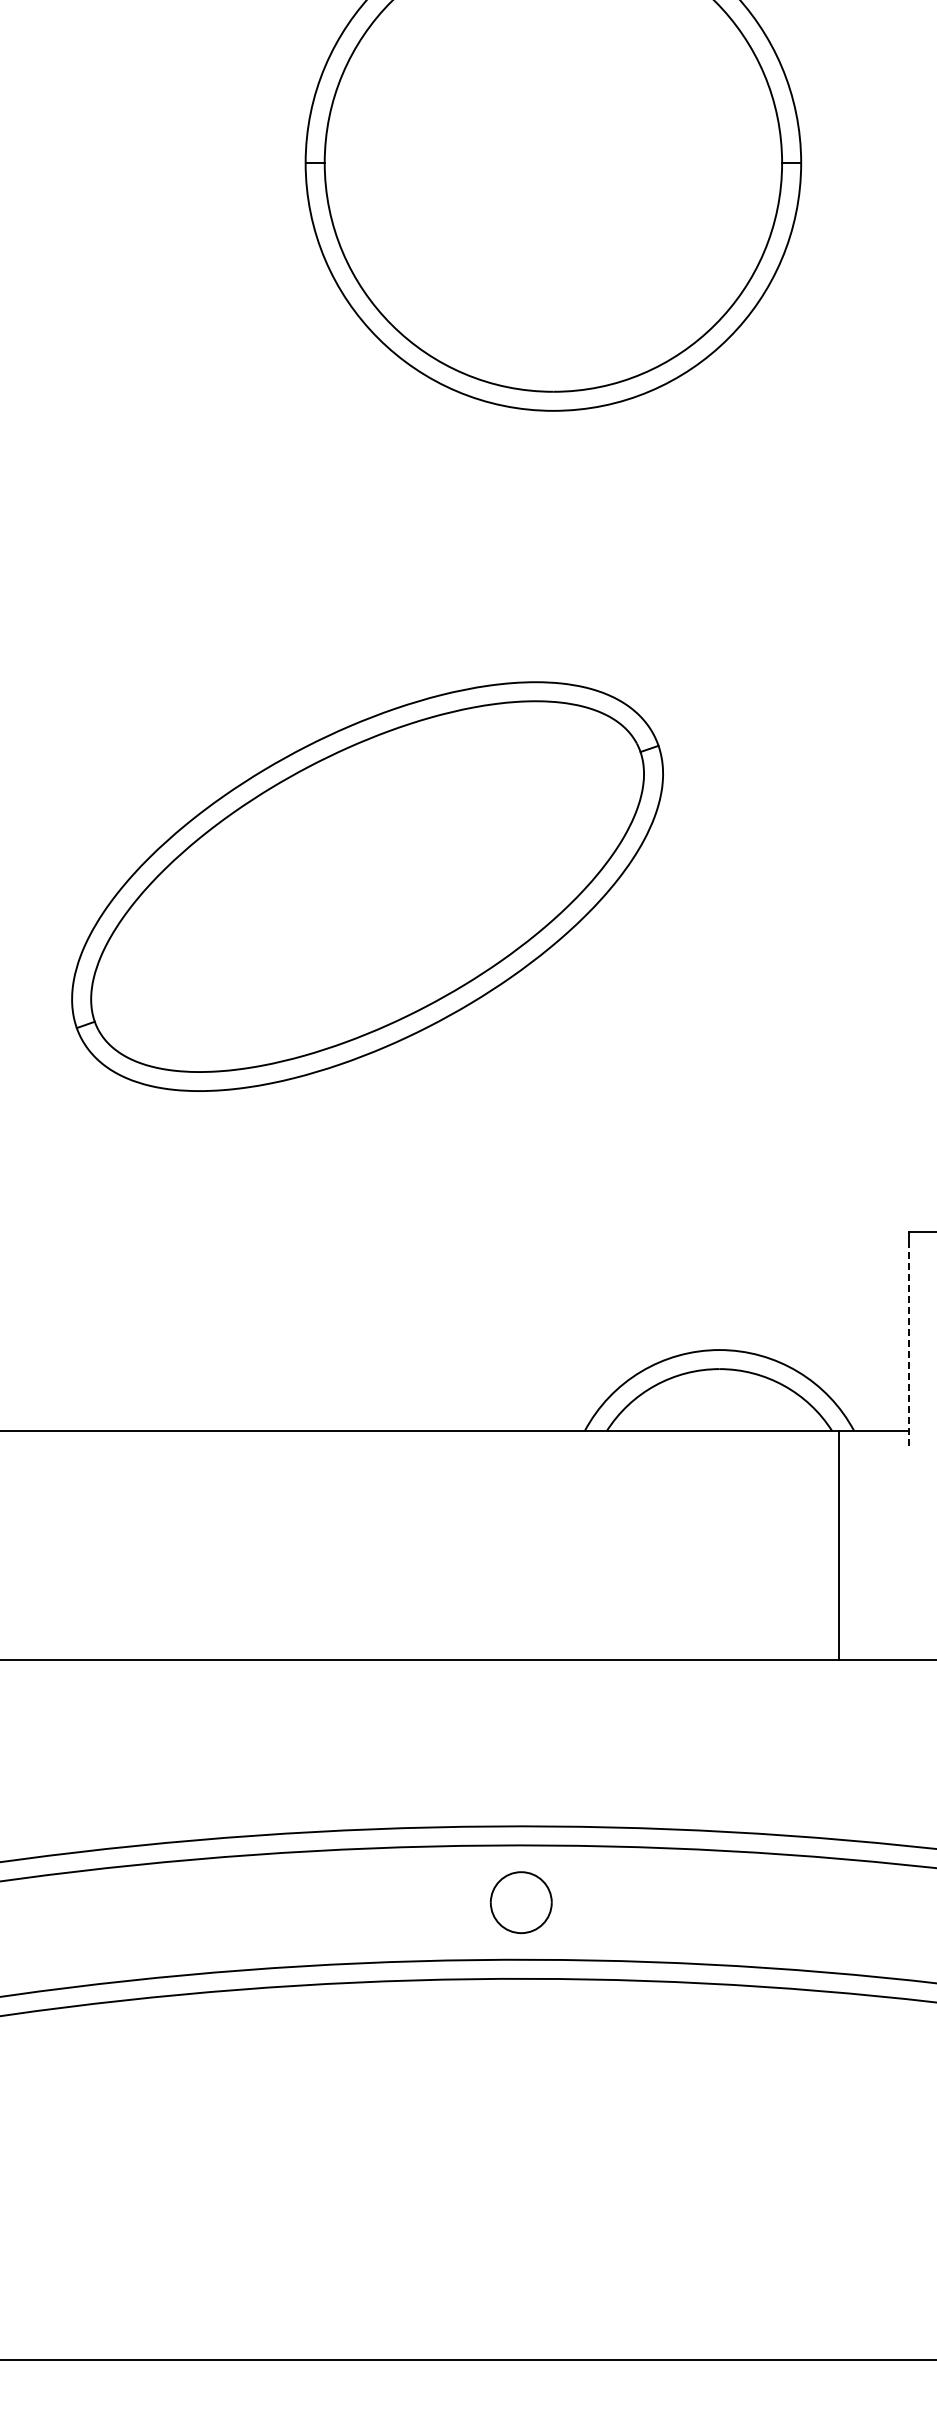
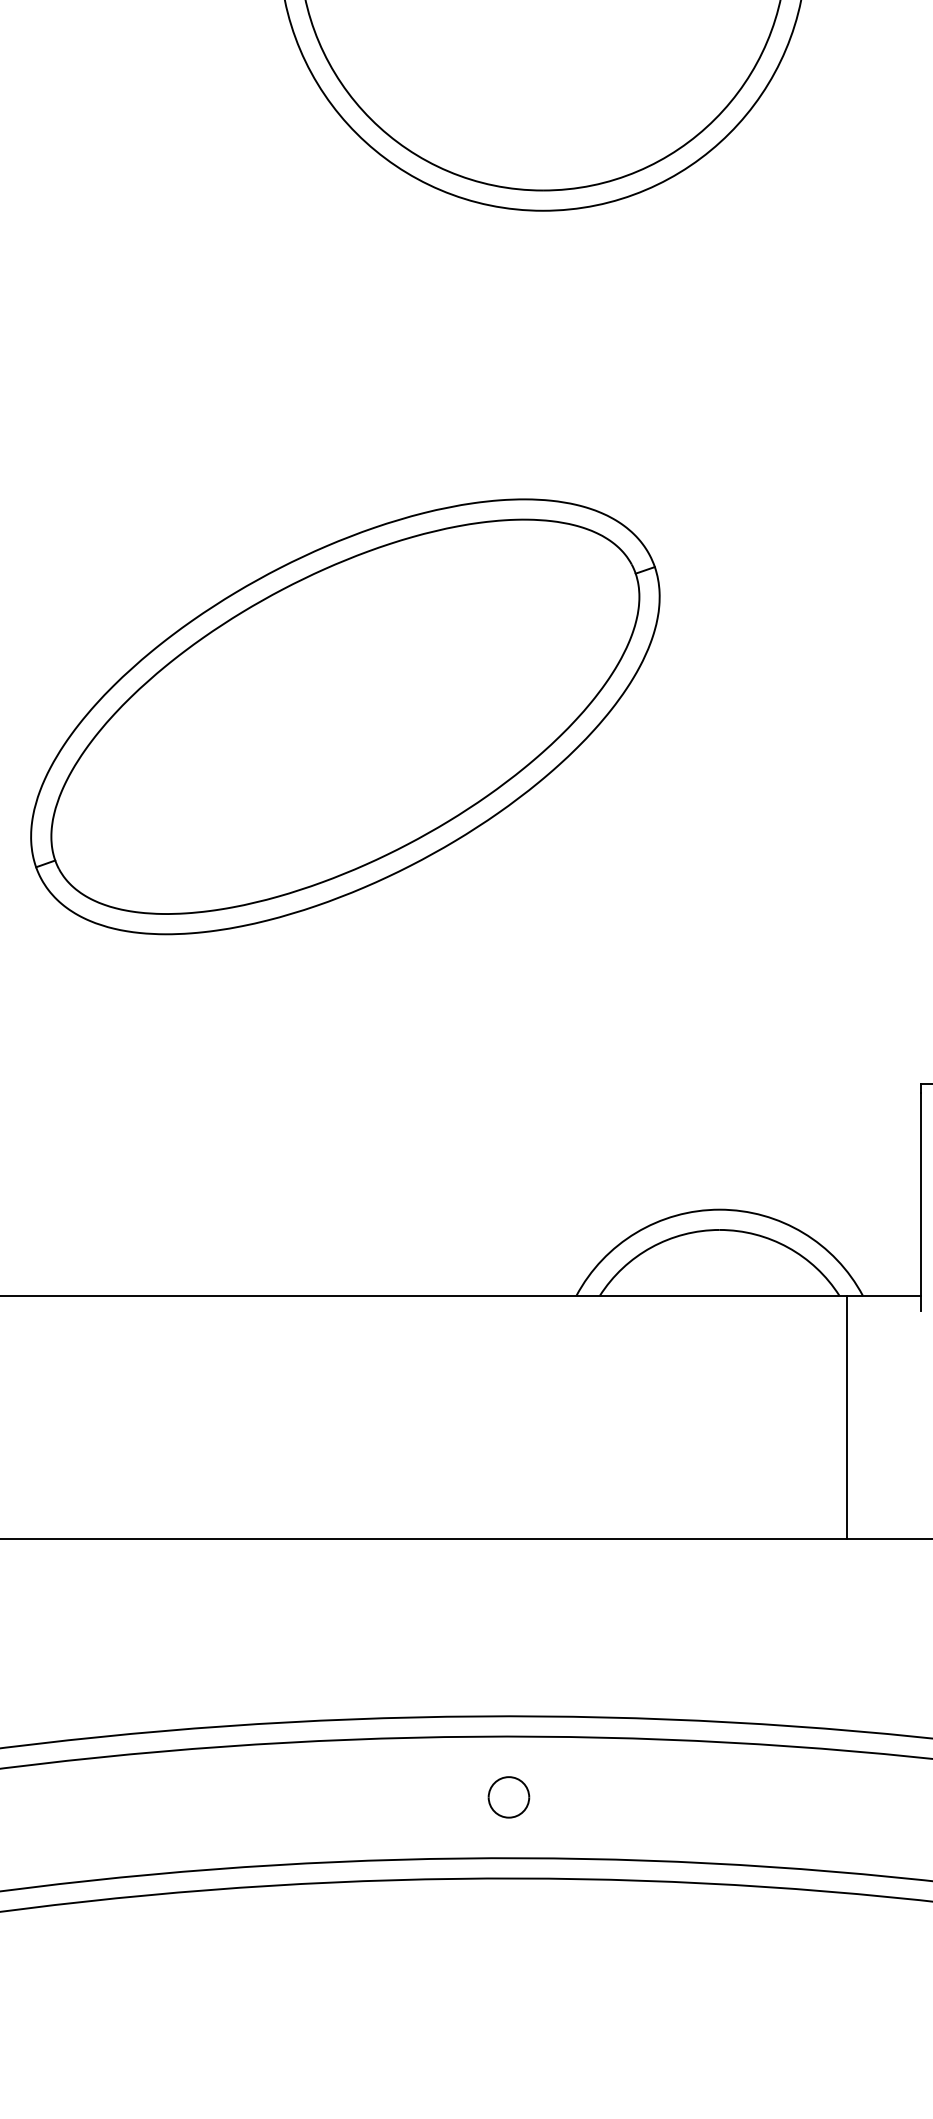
line: (908, 1342) -> (920, 1201), dashed -> solid
part: (521, 1902) -> (509, 1797), size x0.62

